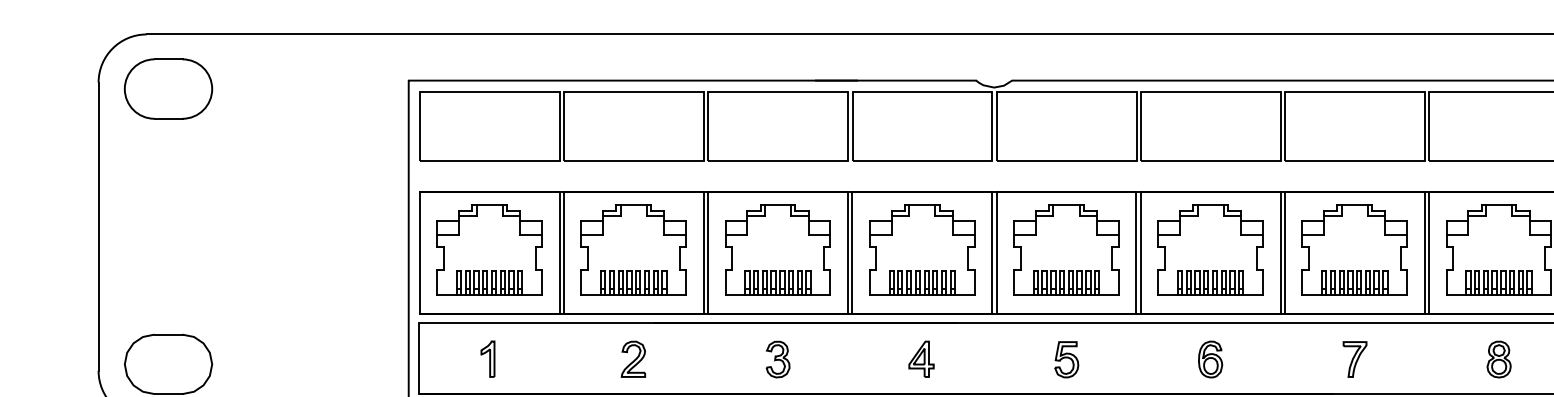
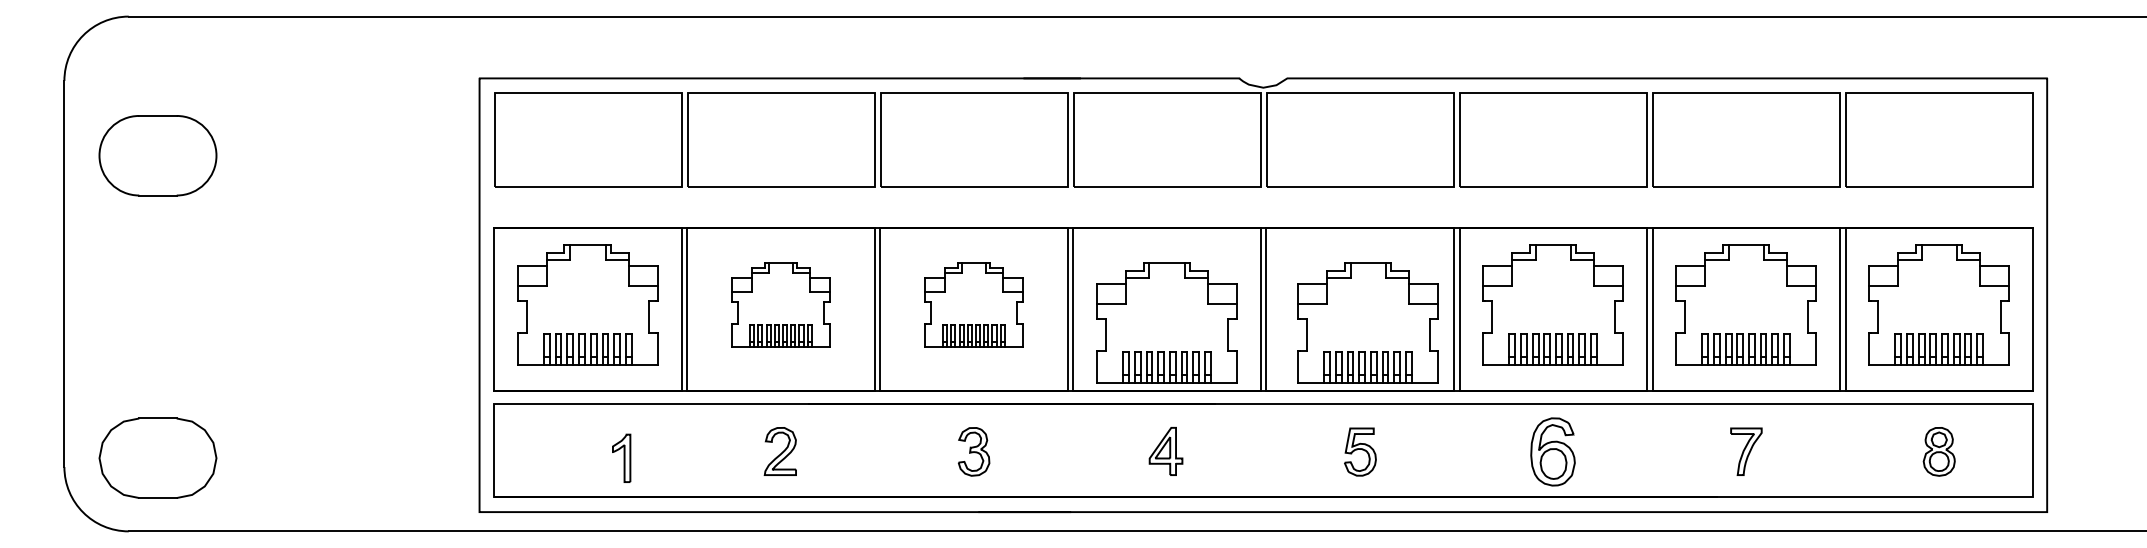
part: (168, 88) -> (157, 155), moved
part: (633, 249) -> (780, 304), size x0.7
part: (777, 249) -> (973, 304), size x0.7
part: (921, 249) -> (1166, 322), moved
part: (1066, 249) -> (1367, 322), moved
part: (487, 358) -> (621, 457), moved
part: (1210, 359) -> (1552, 451), size x1.4

